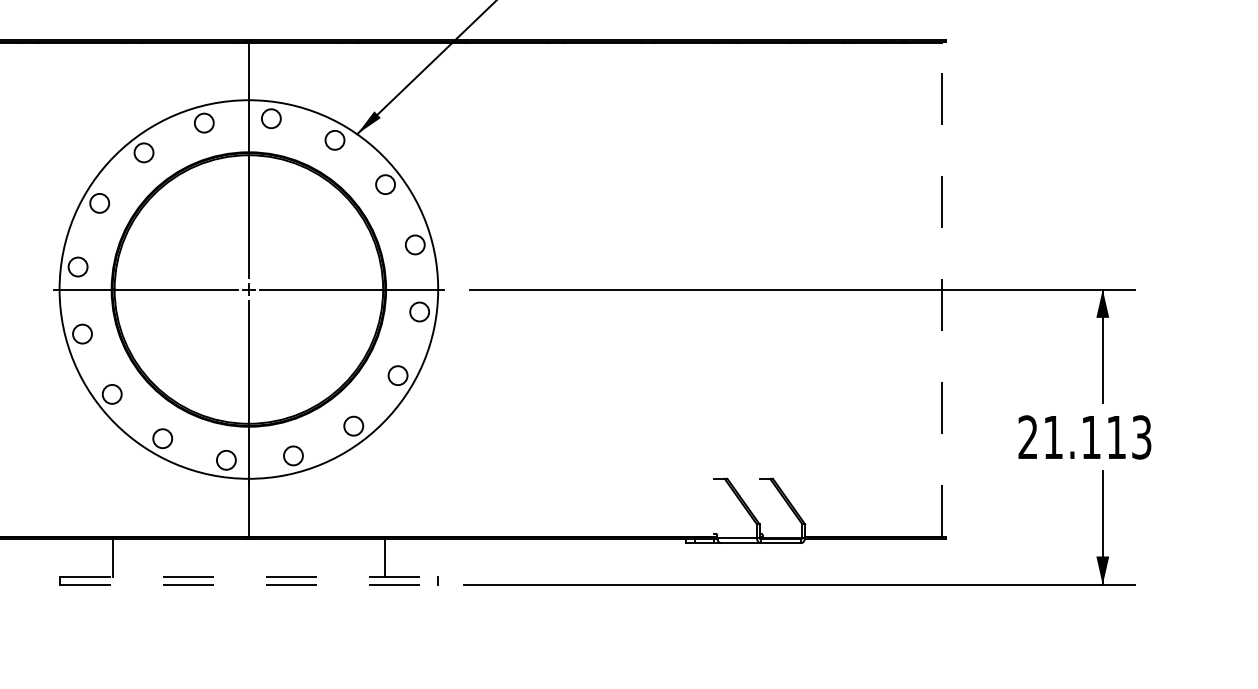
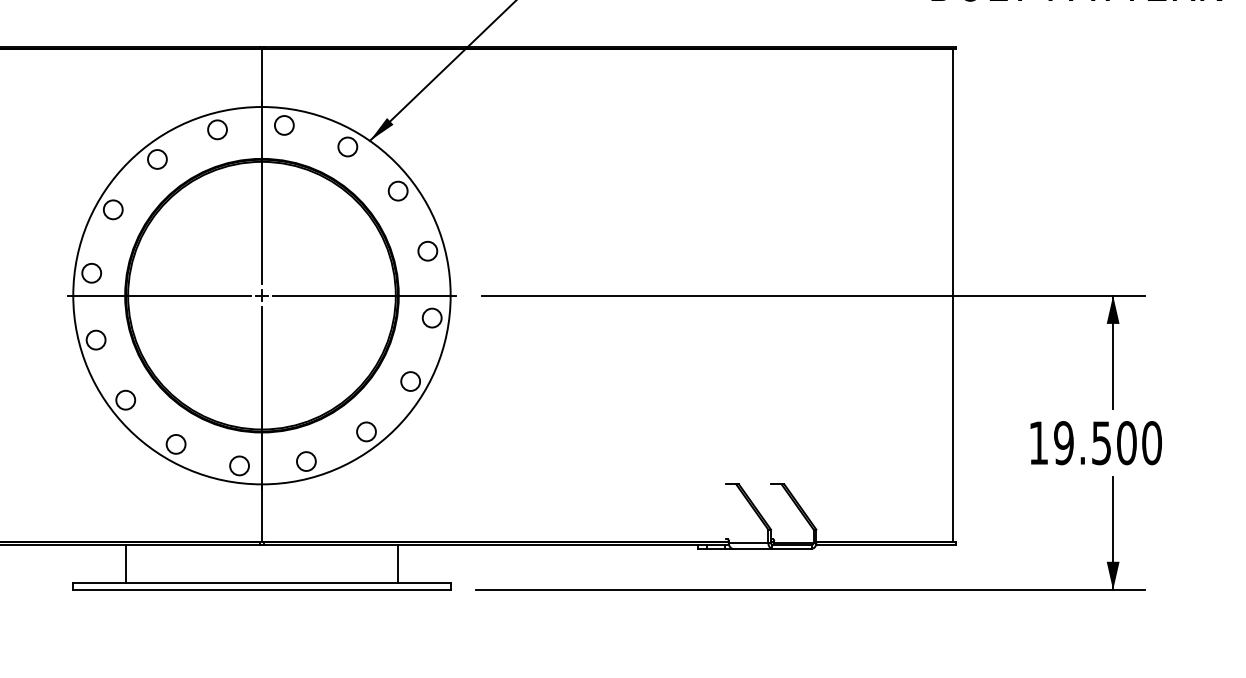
line: (941, 289) -> (952, 295), dashed -> solid
text: (1084, 437) -> (1094, 443), 21.113 -> 19.500
line: (249, 577) -> (262, 582), dashed -> solid
line: (249, 584) -> (262, 589), dashed -> solid

